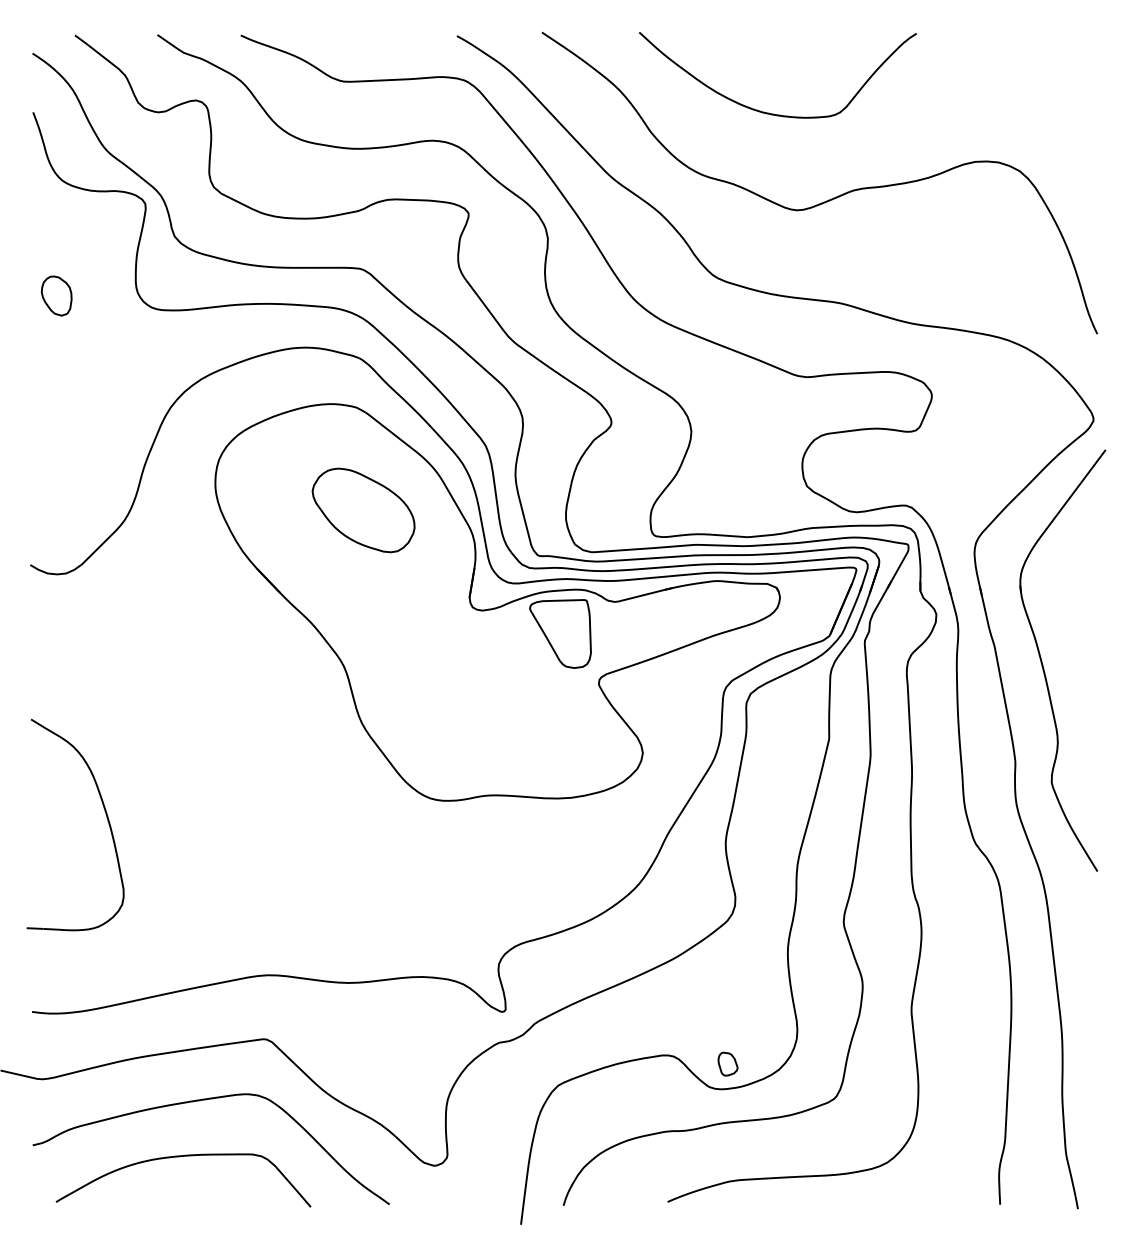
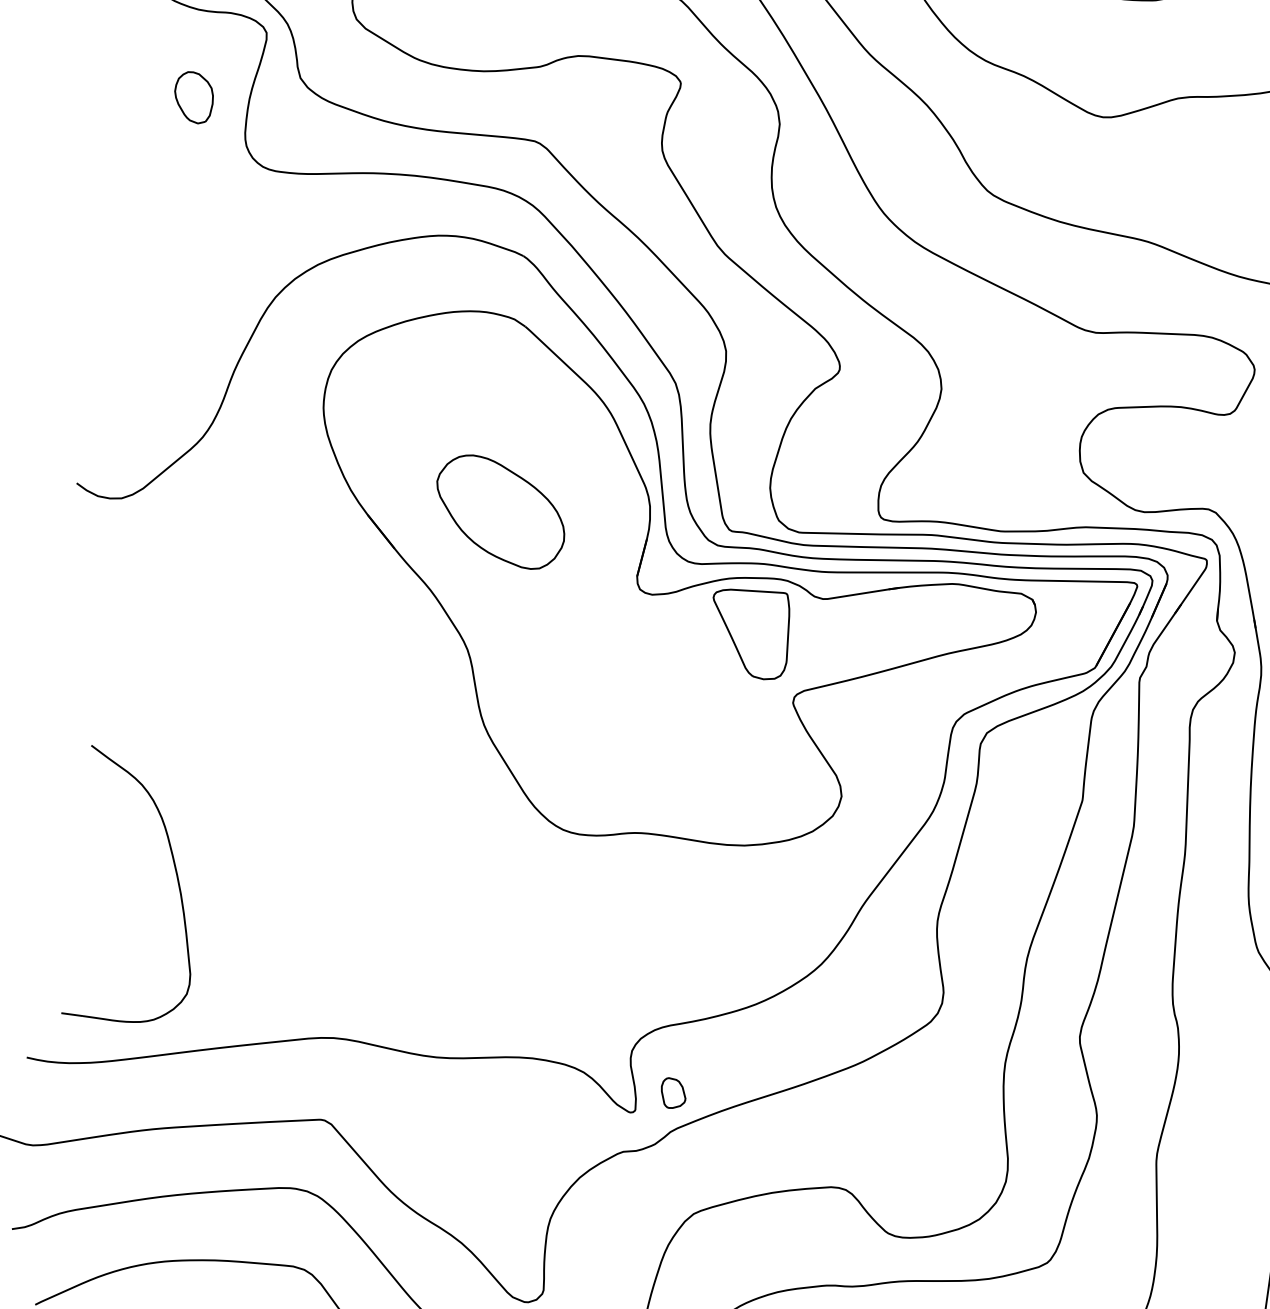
part: (56, 295) -> (193, 96), moved
part: (363, 510) -> (500, 512), moved
part: (105, 814) -> (175, 876), moved
part: (727, 1063) -> (672, 1092), moved

